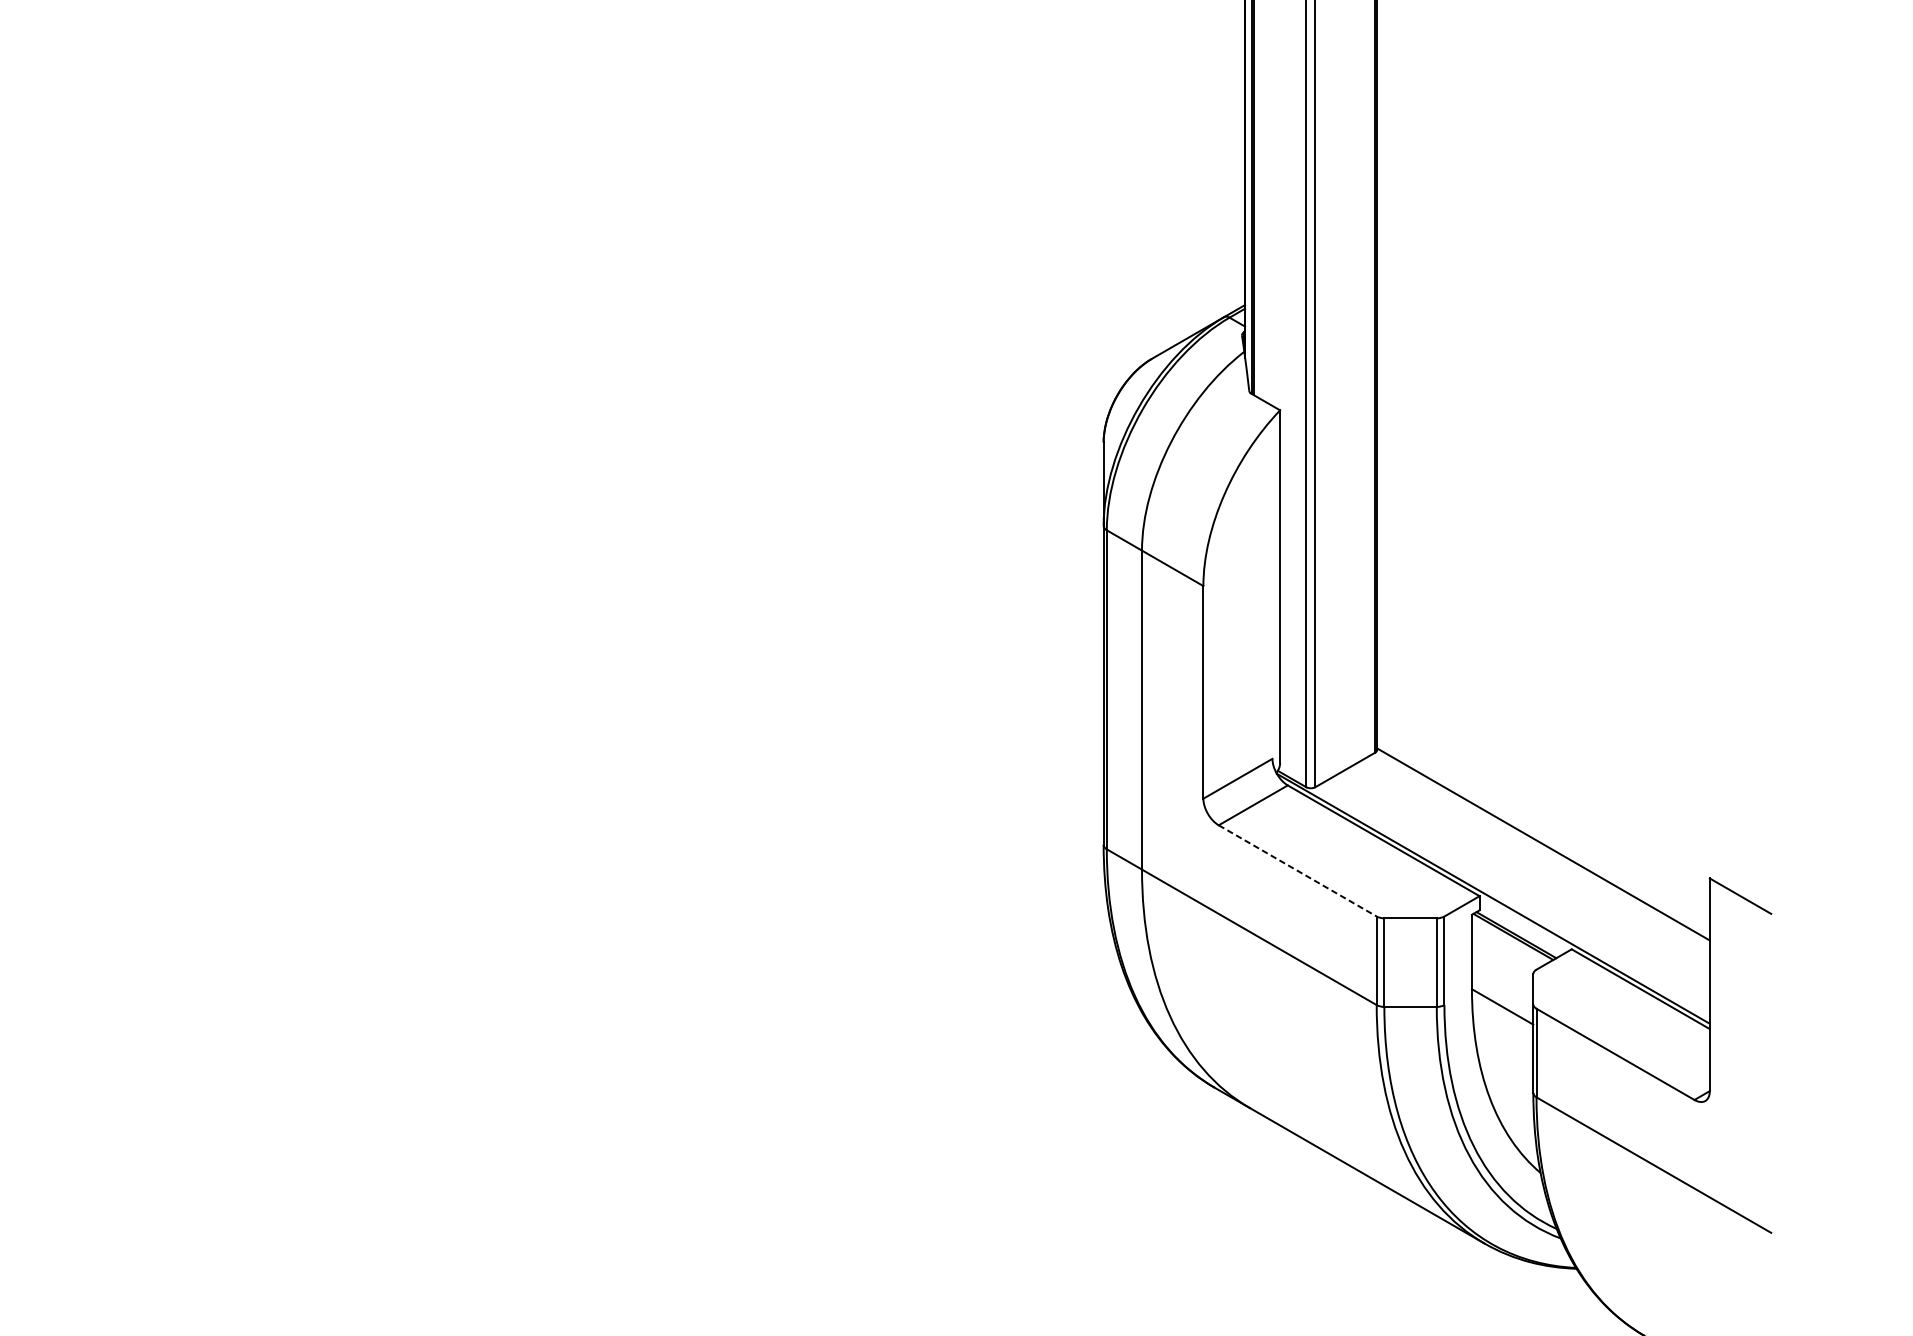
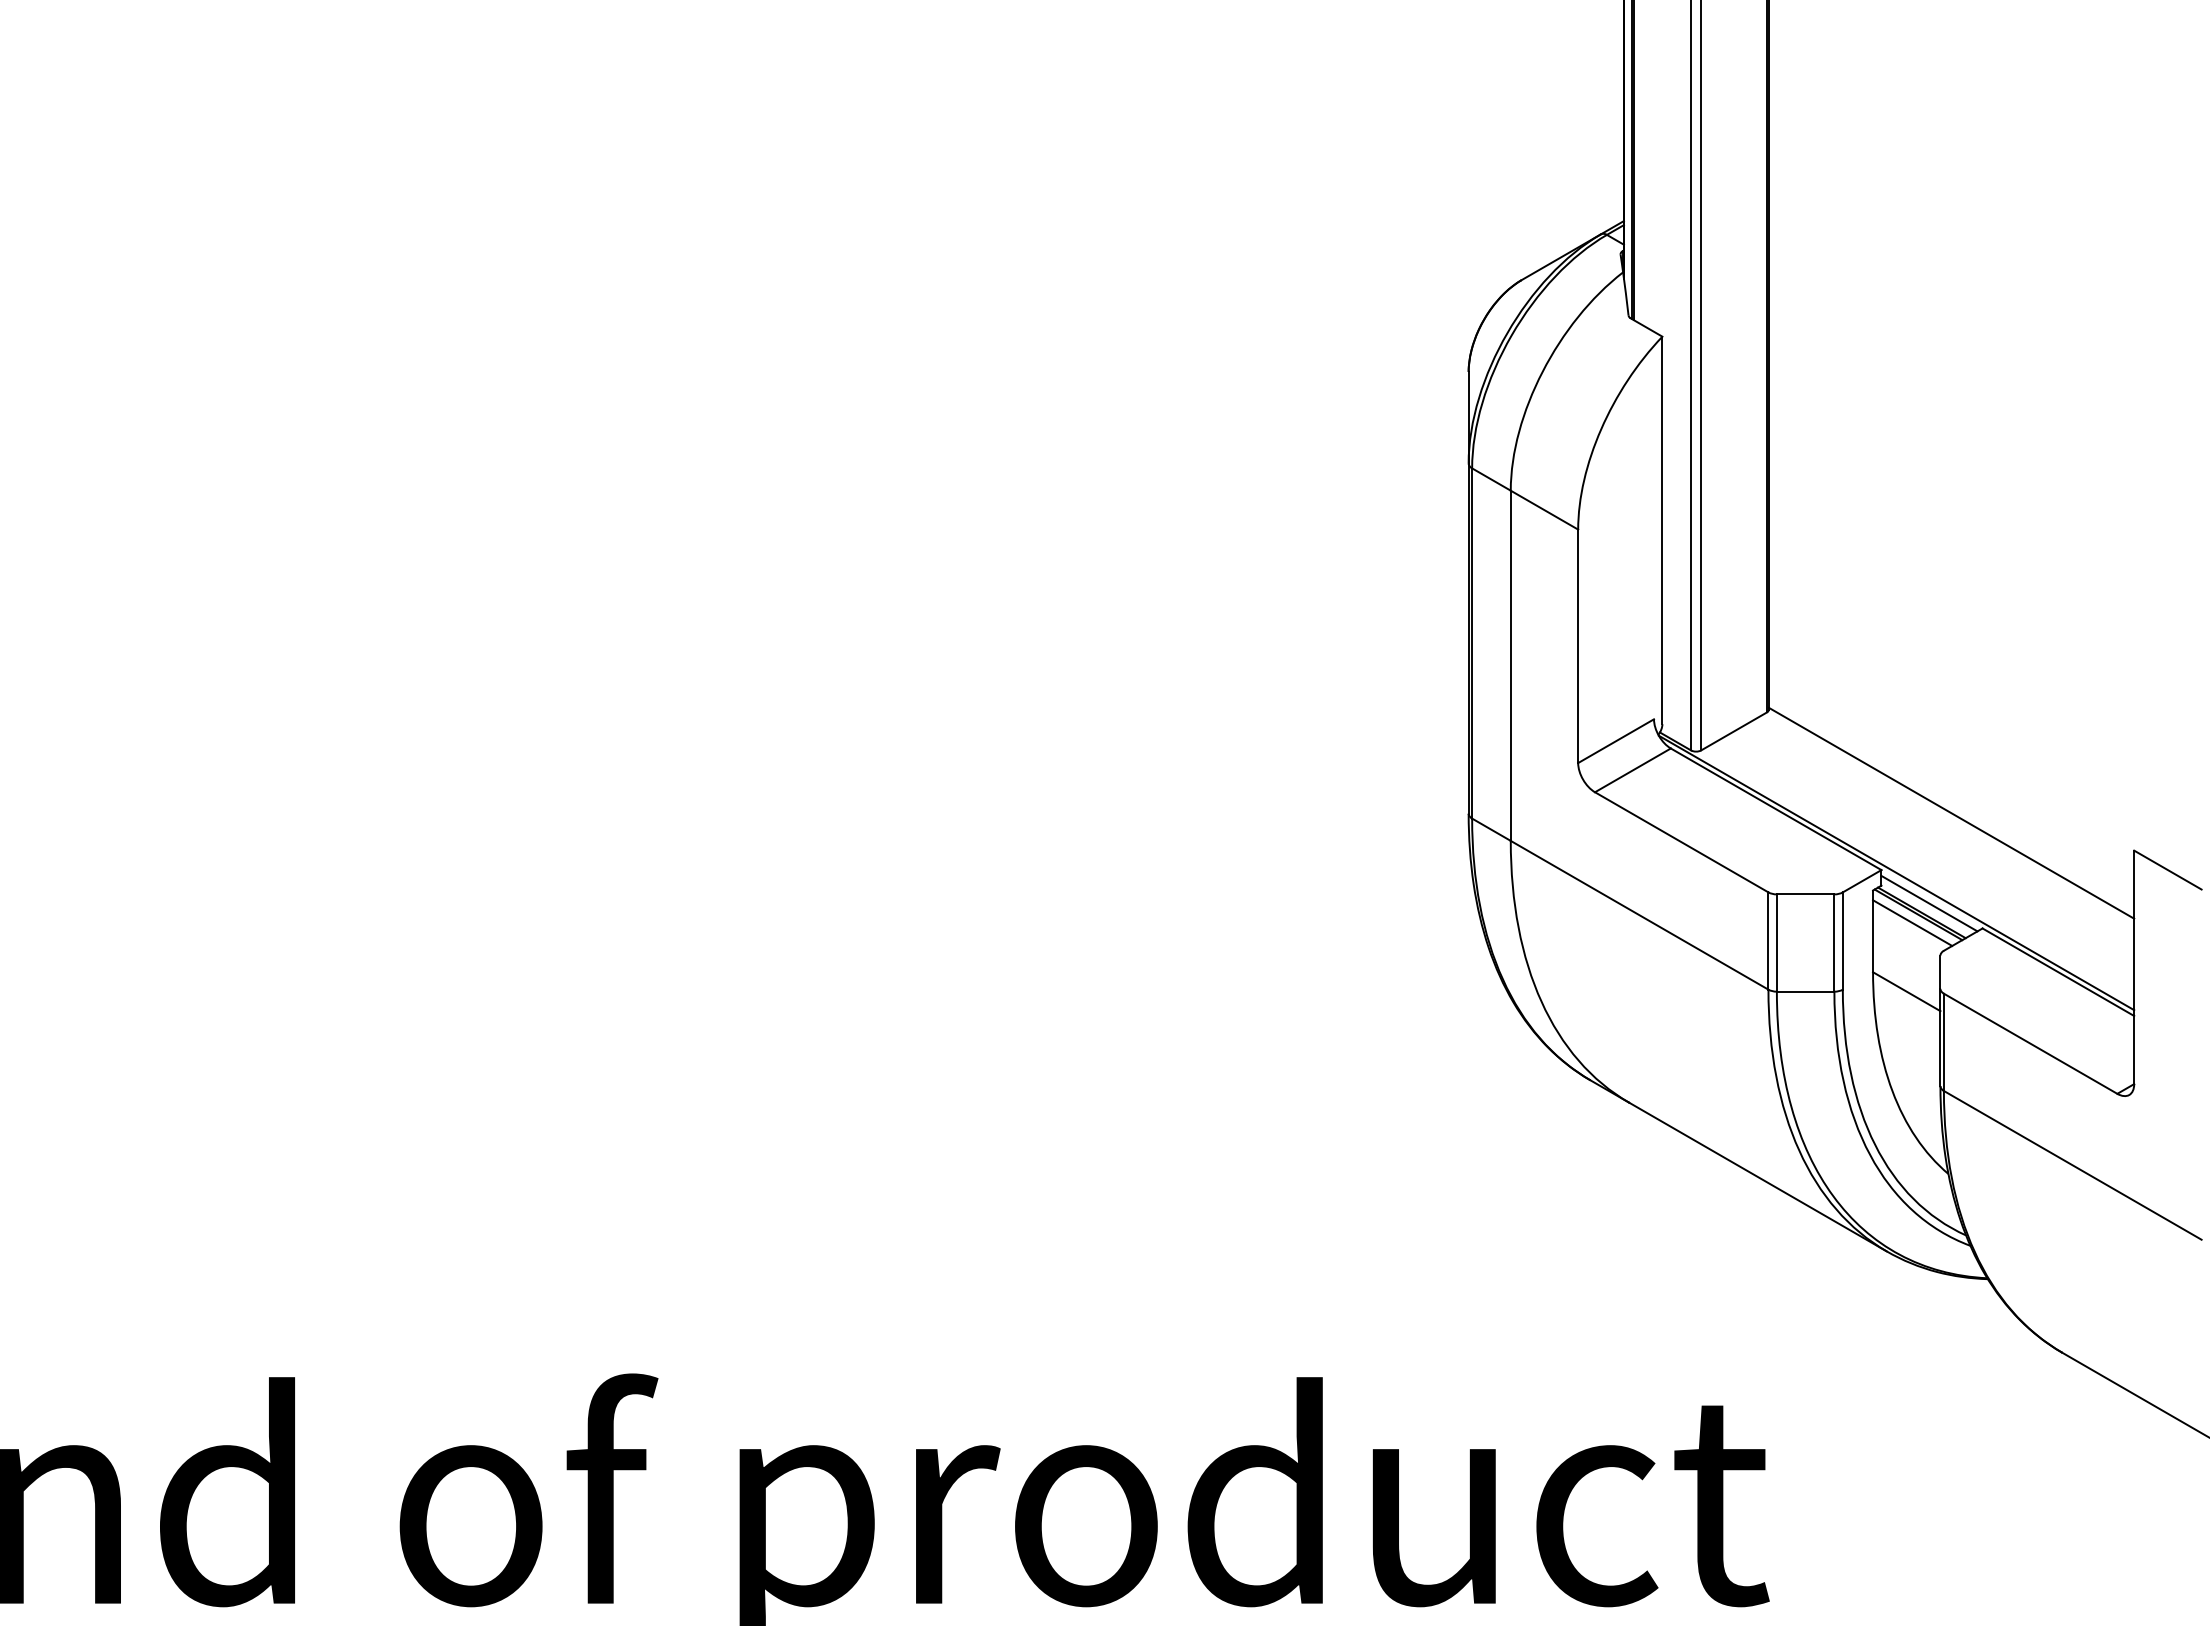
line: (1298, 871) -> (1682, 842), dashed -> solid
line: (1523, 926) -> (1929, 903), added
line: (1507, 943) -> (1912, 922), added

